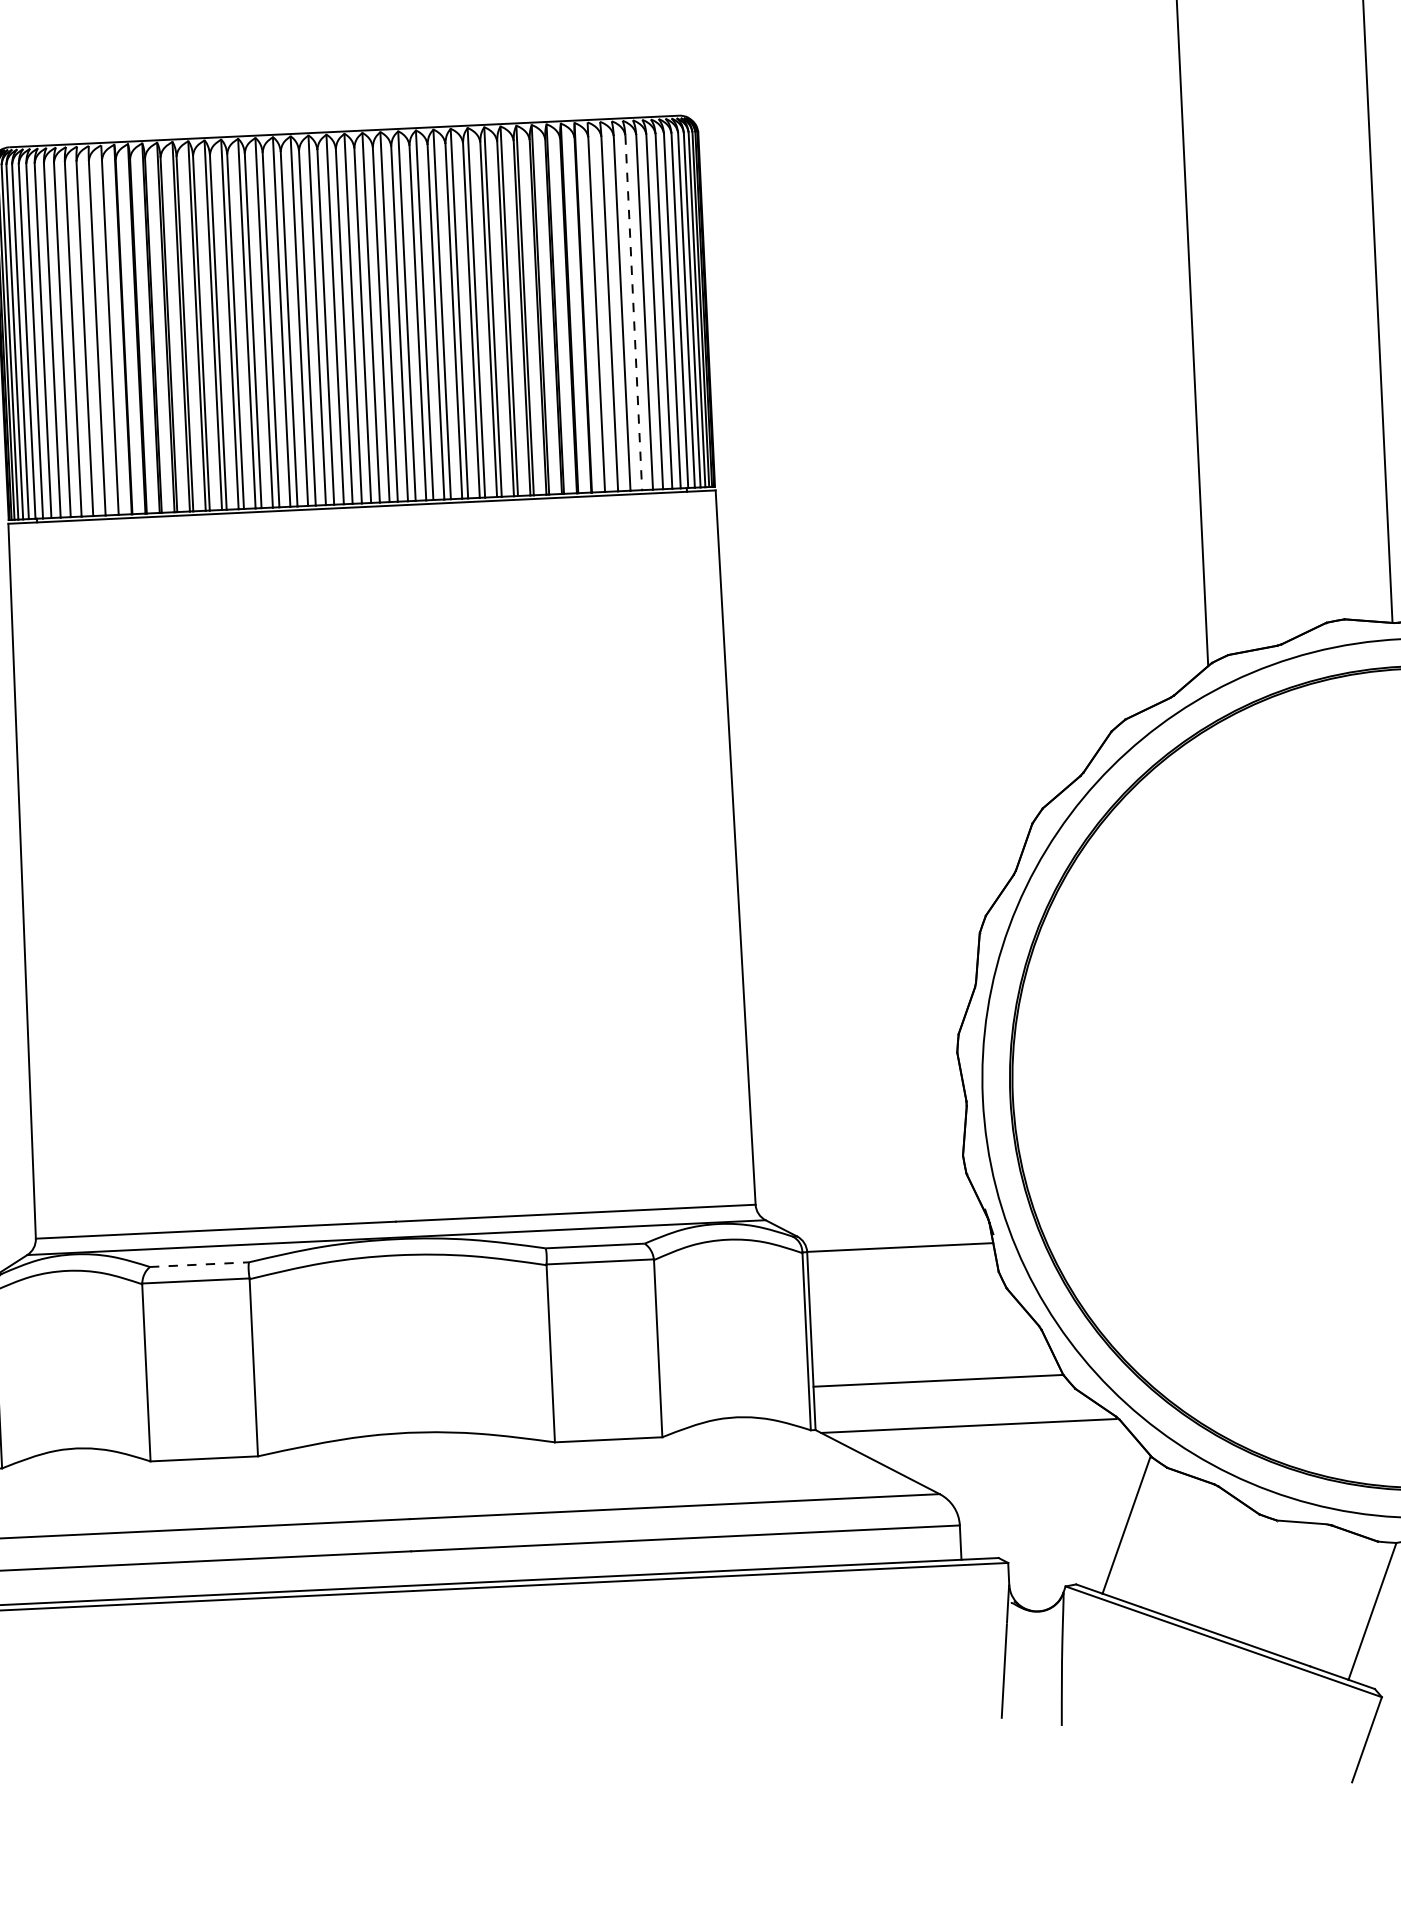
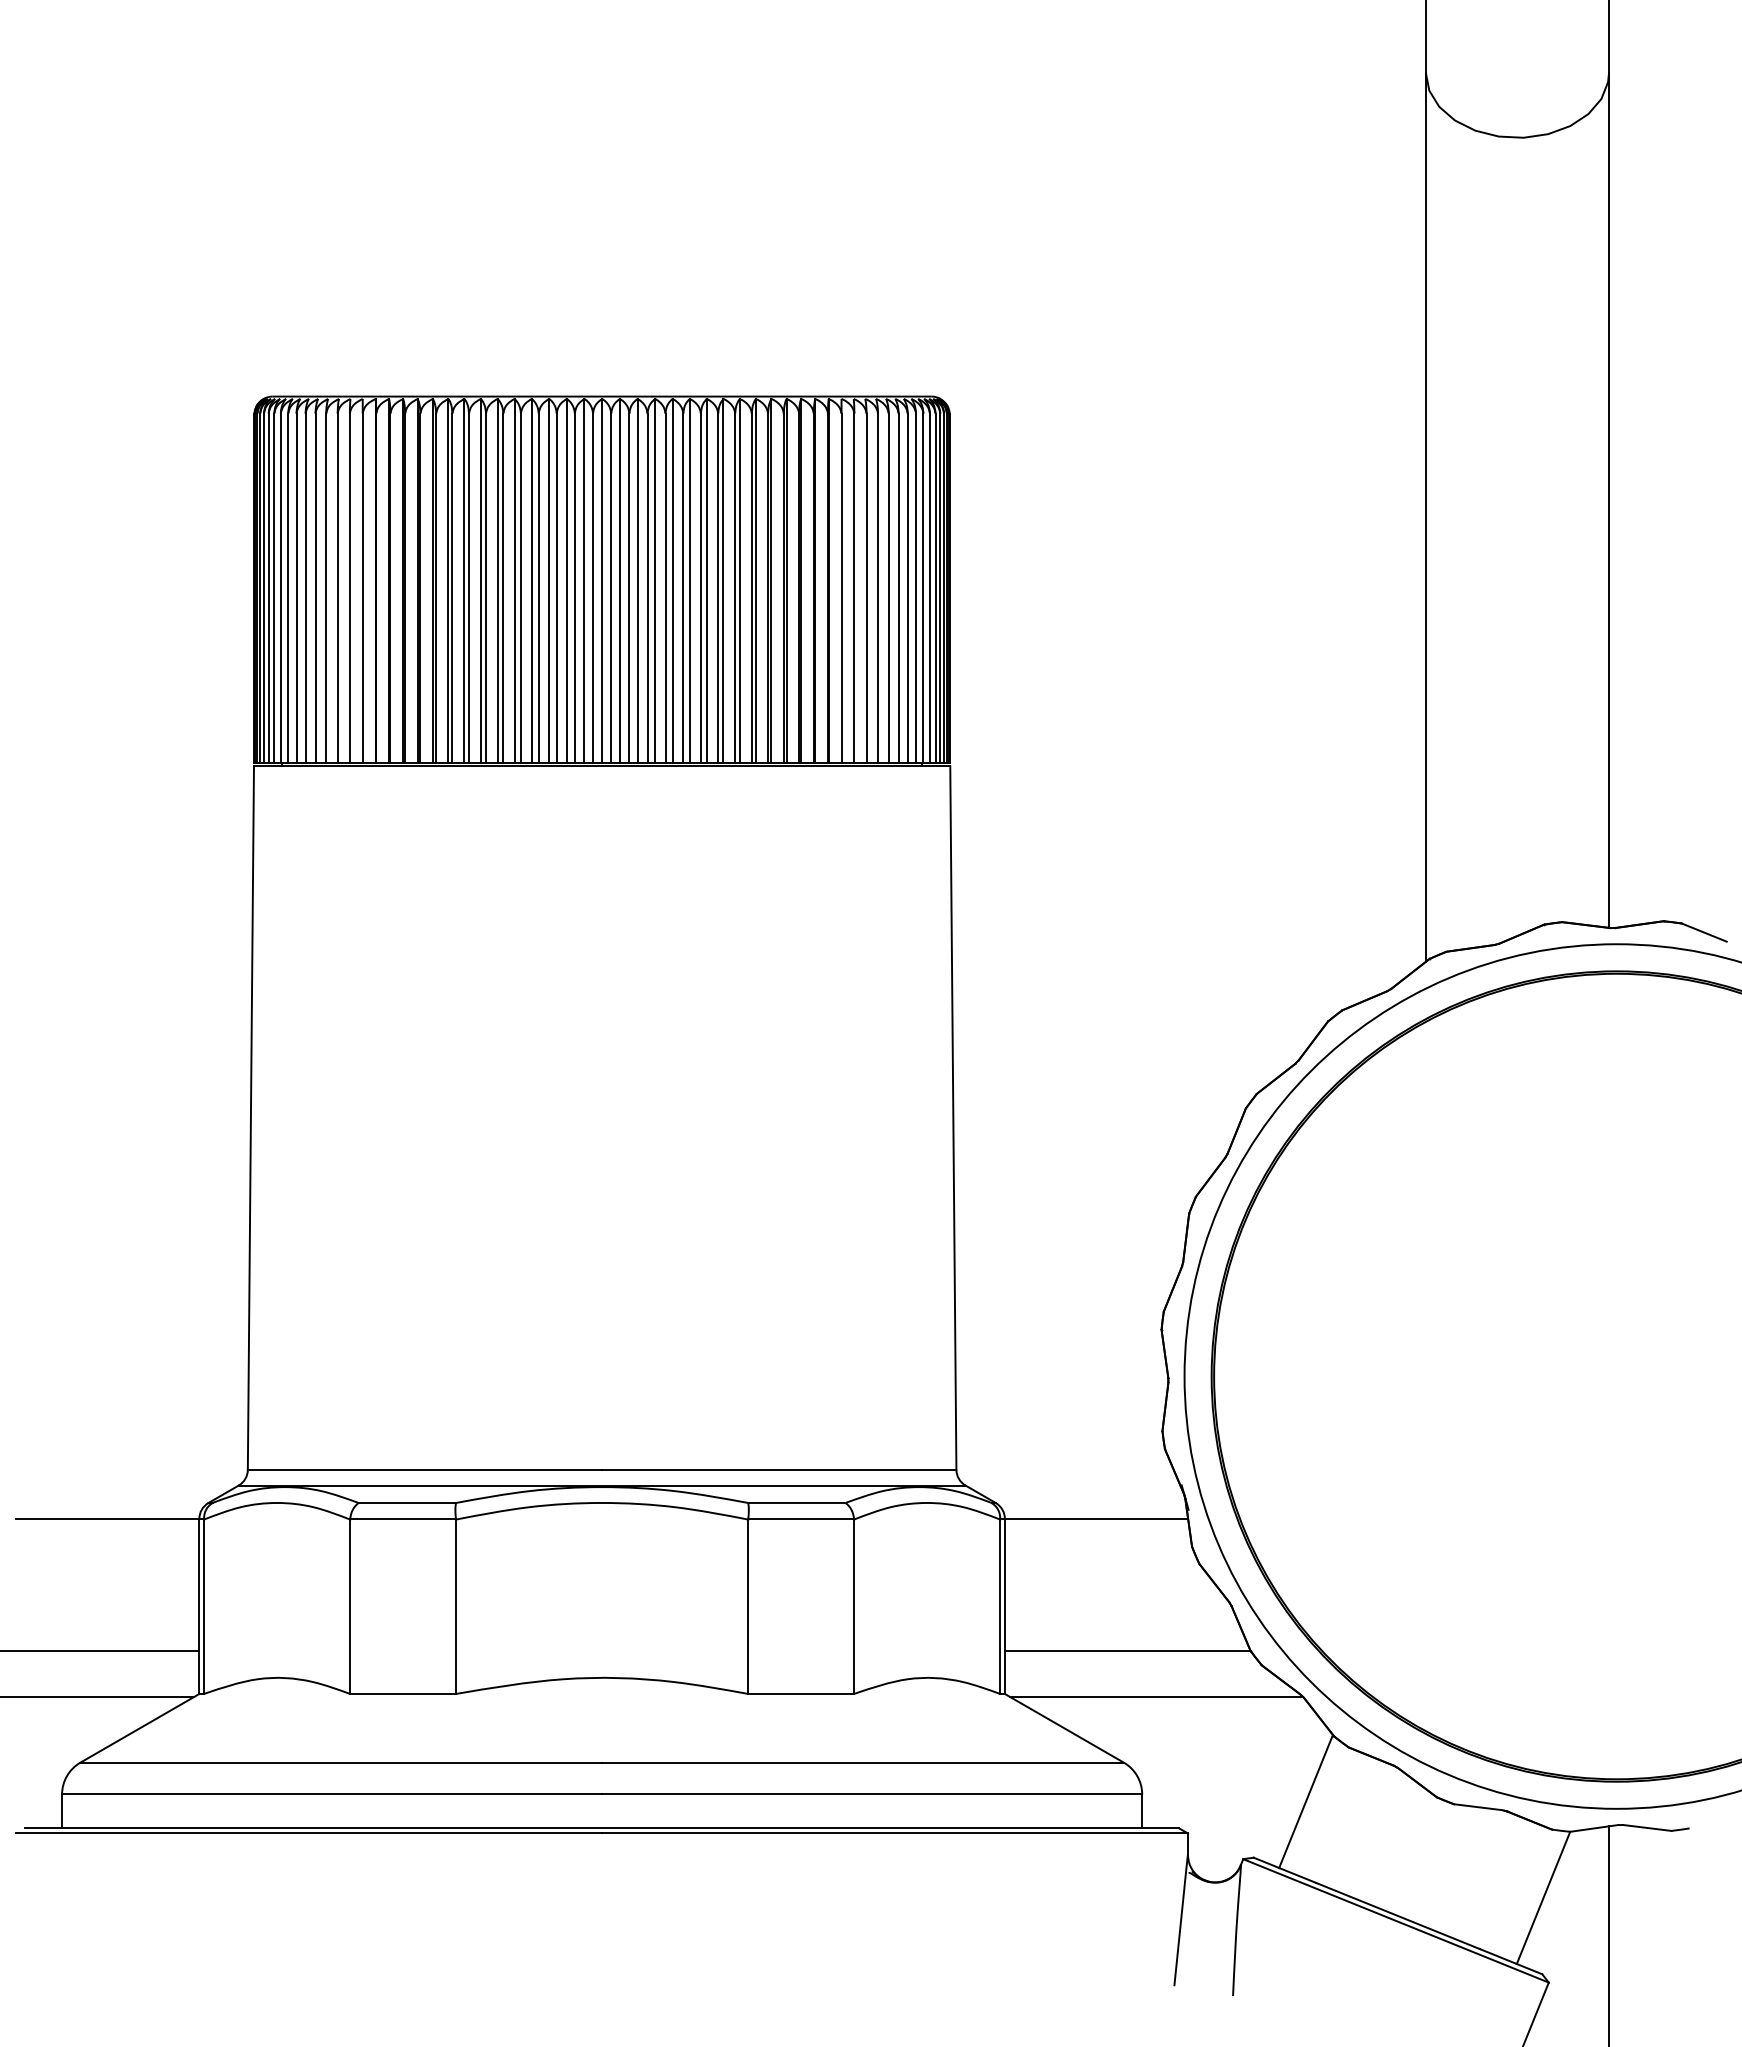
line: (634, 313) -> (878, 588), dashed -> solid
line: (199, 1264) -> (407, 1502), dashed -> solid

